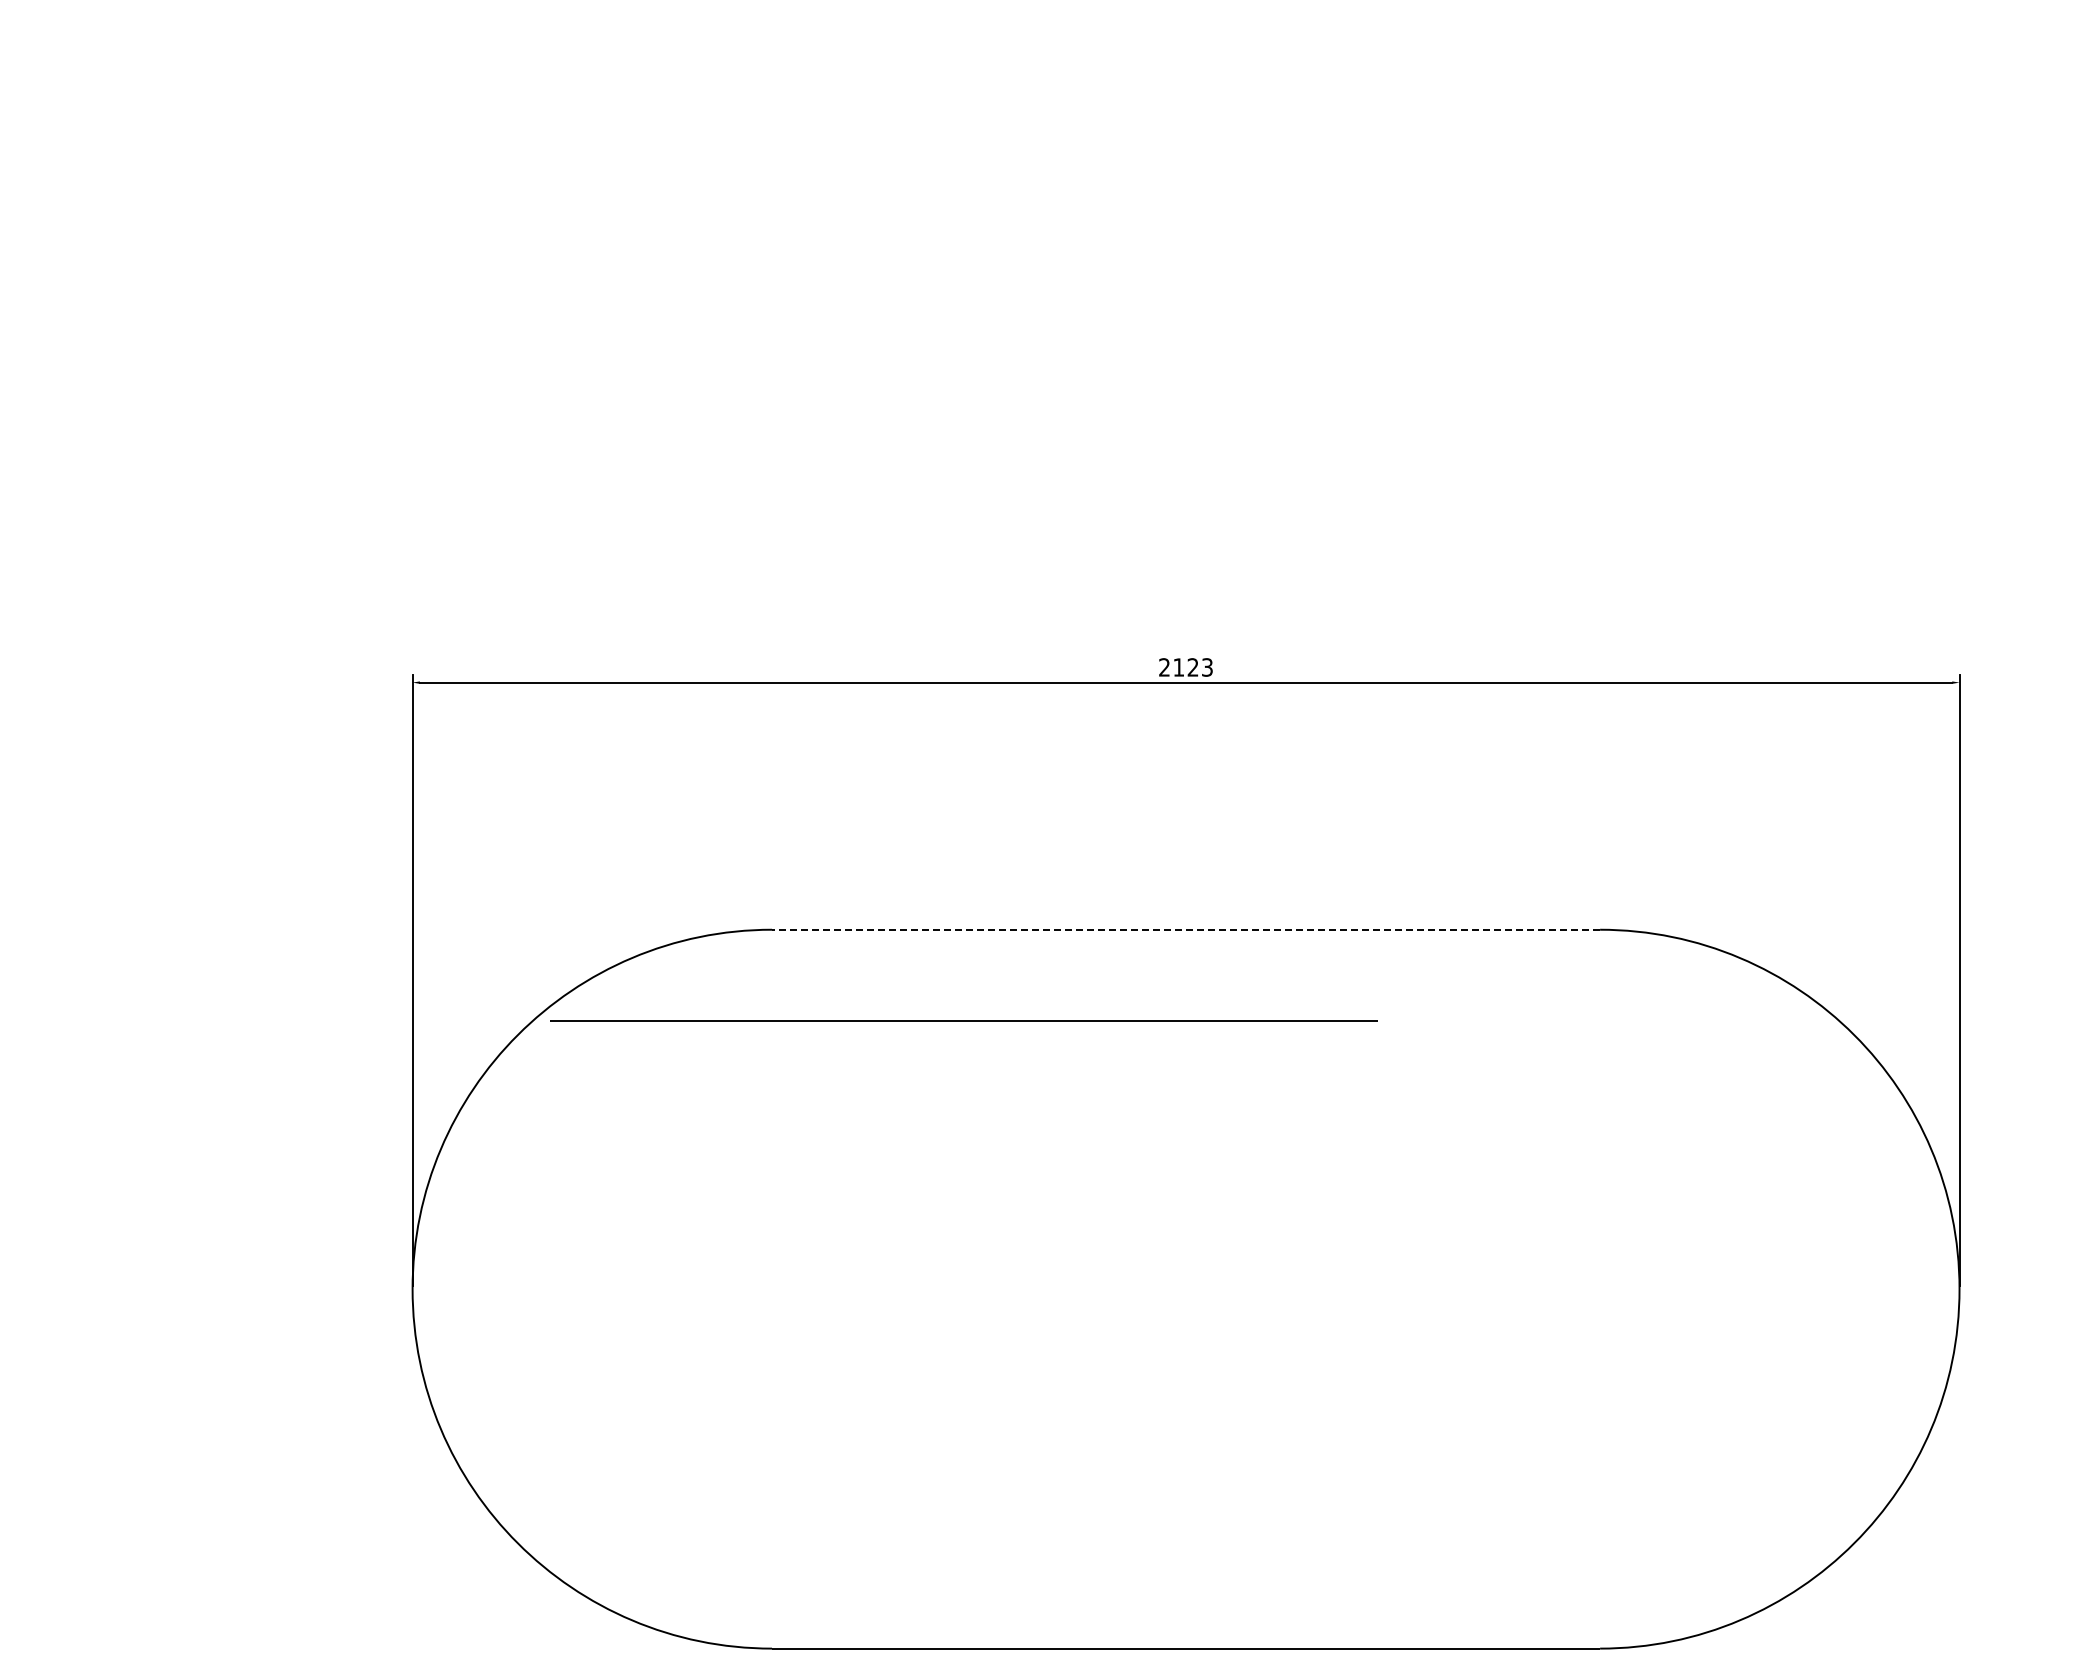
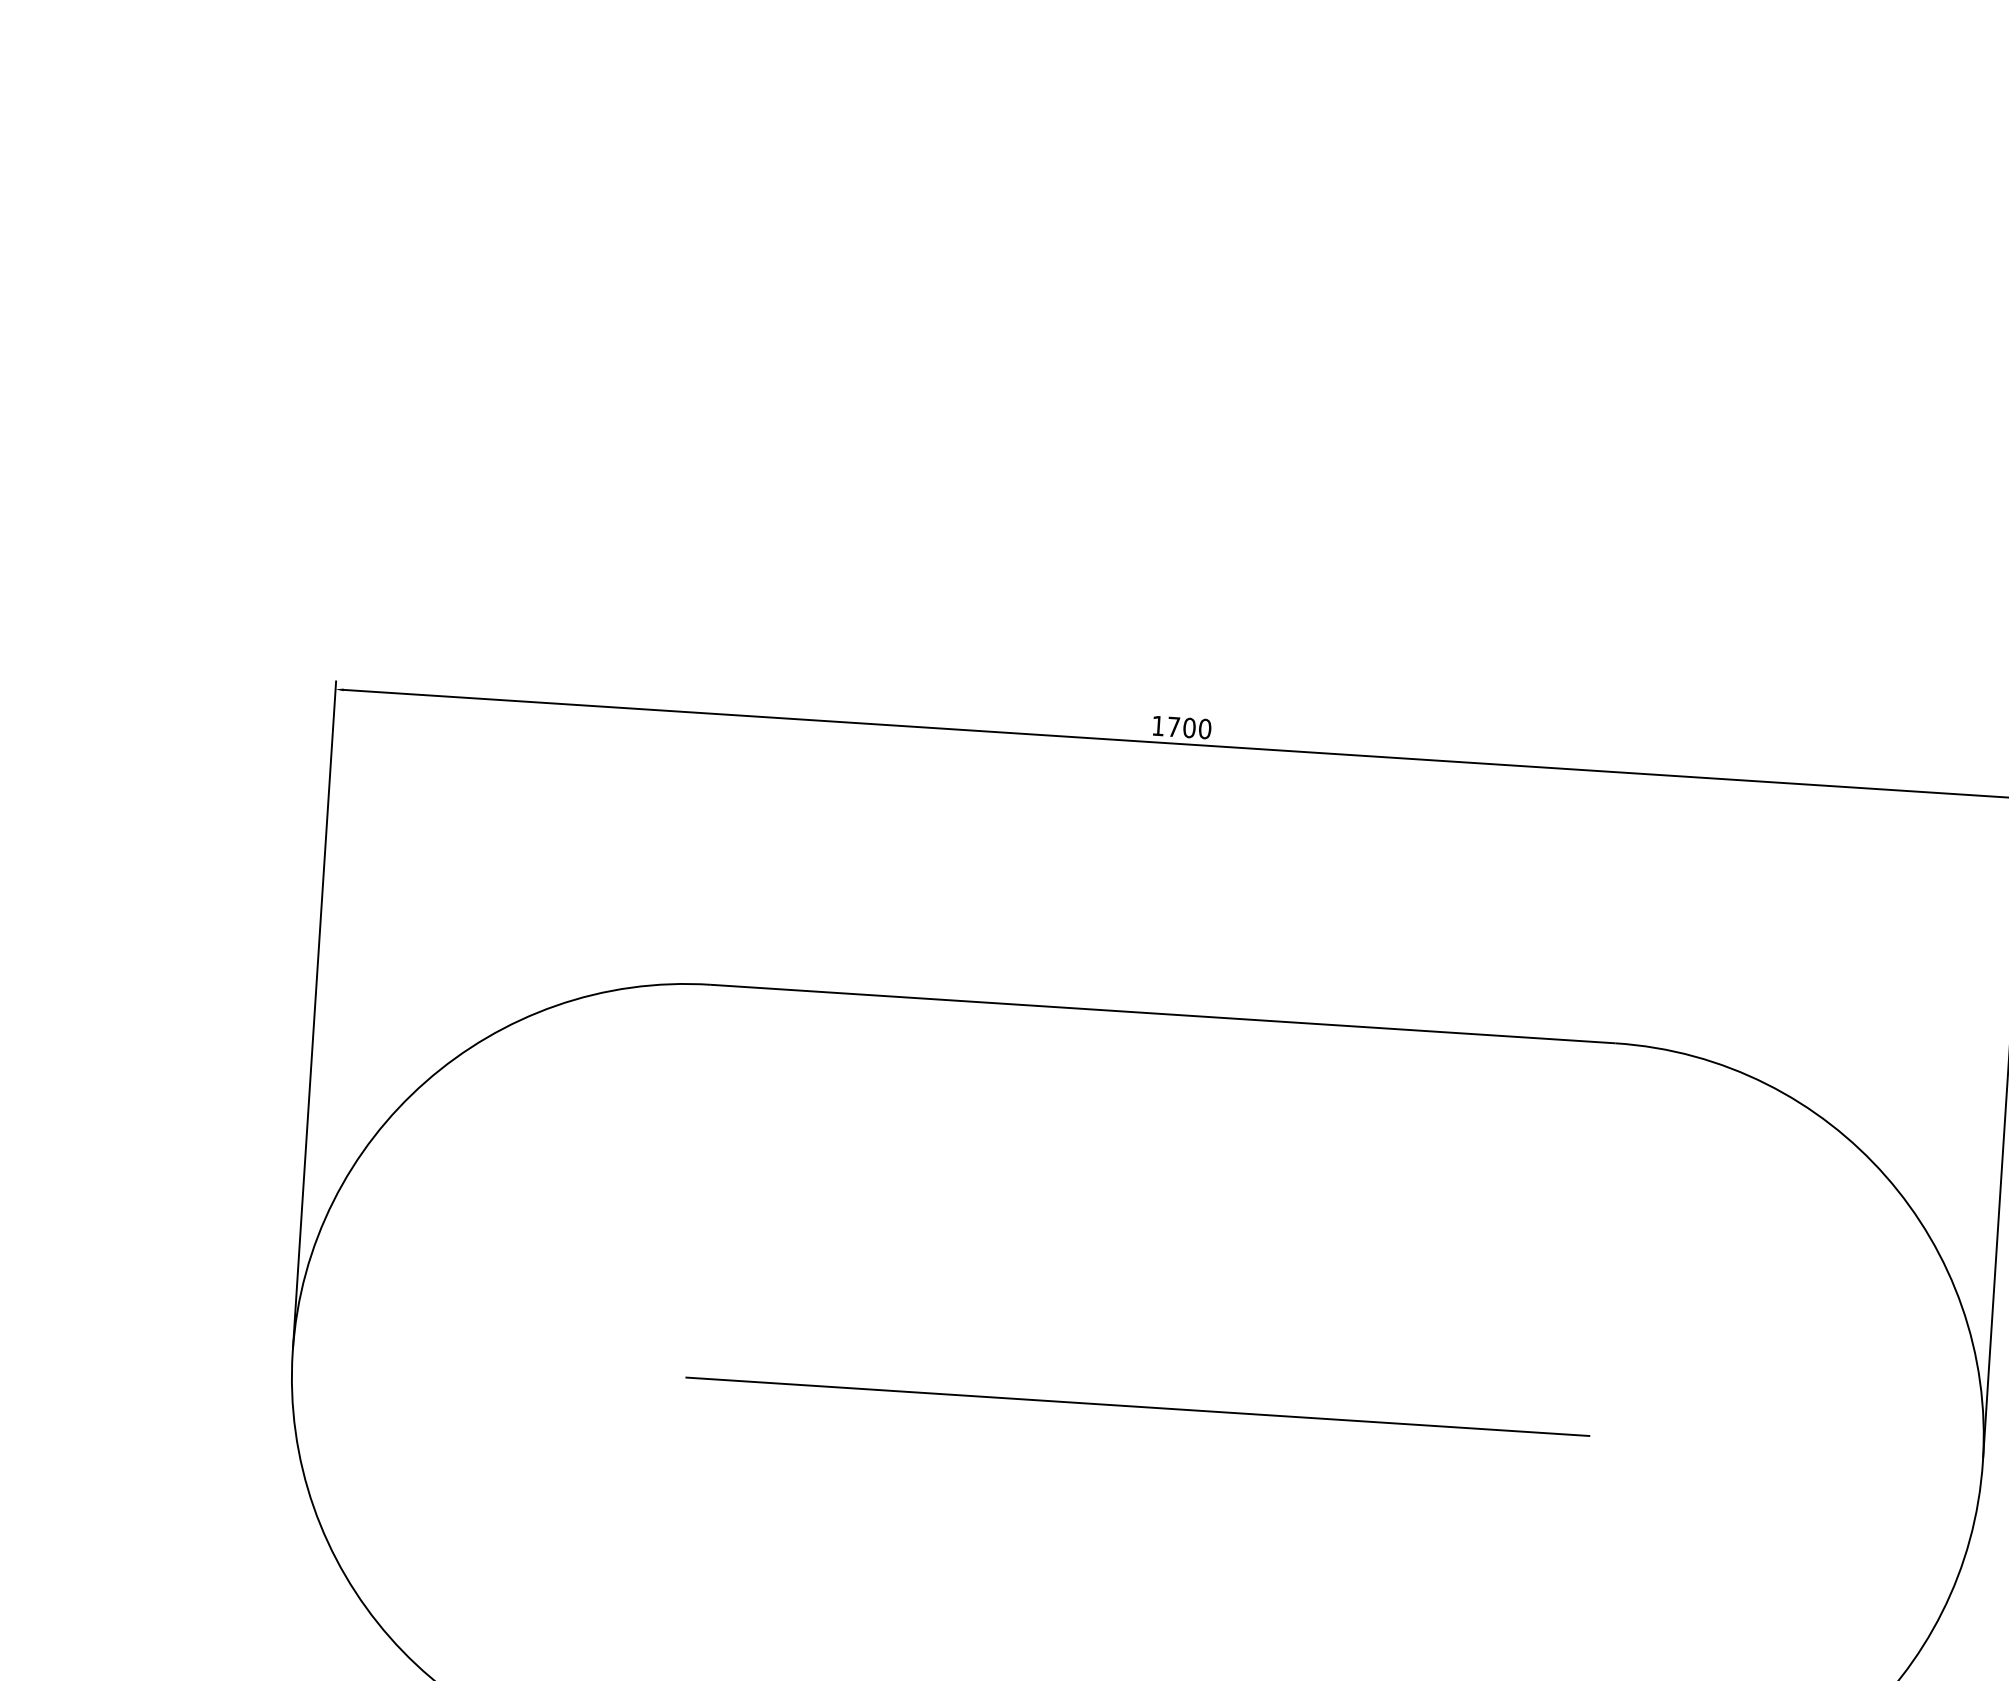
text: (1186, 667) -> (1182, 727), 2123 -> 1700
line: (1185, 929) -> (1162, 1013), dashed -> solid
line: (963, 1020) -> (1137, 1406), moved

